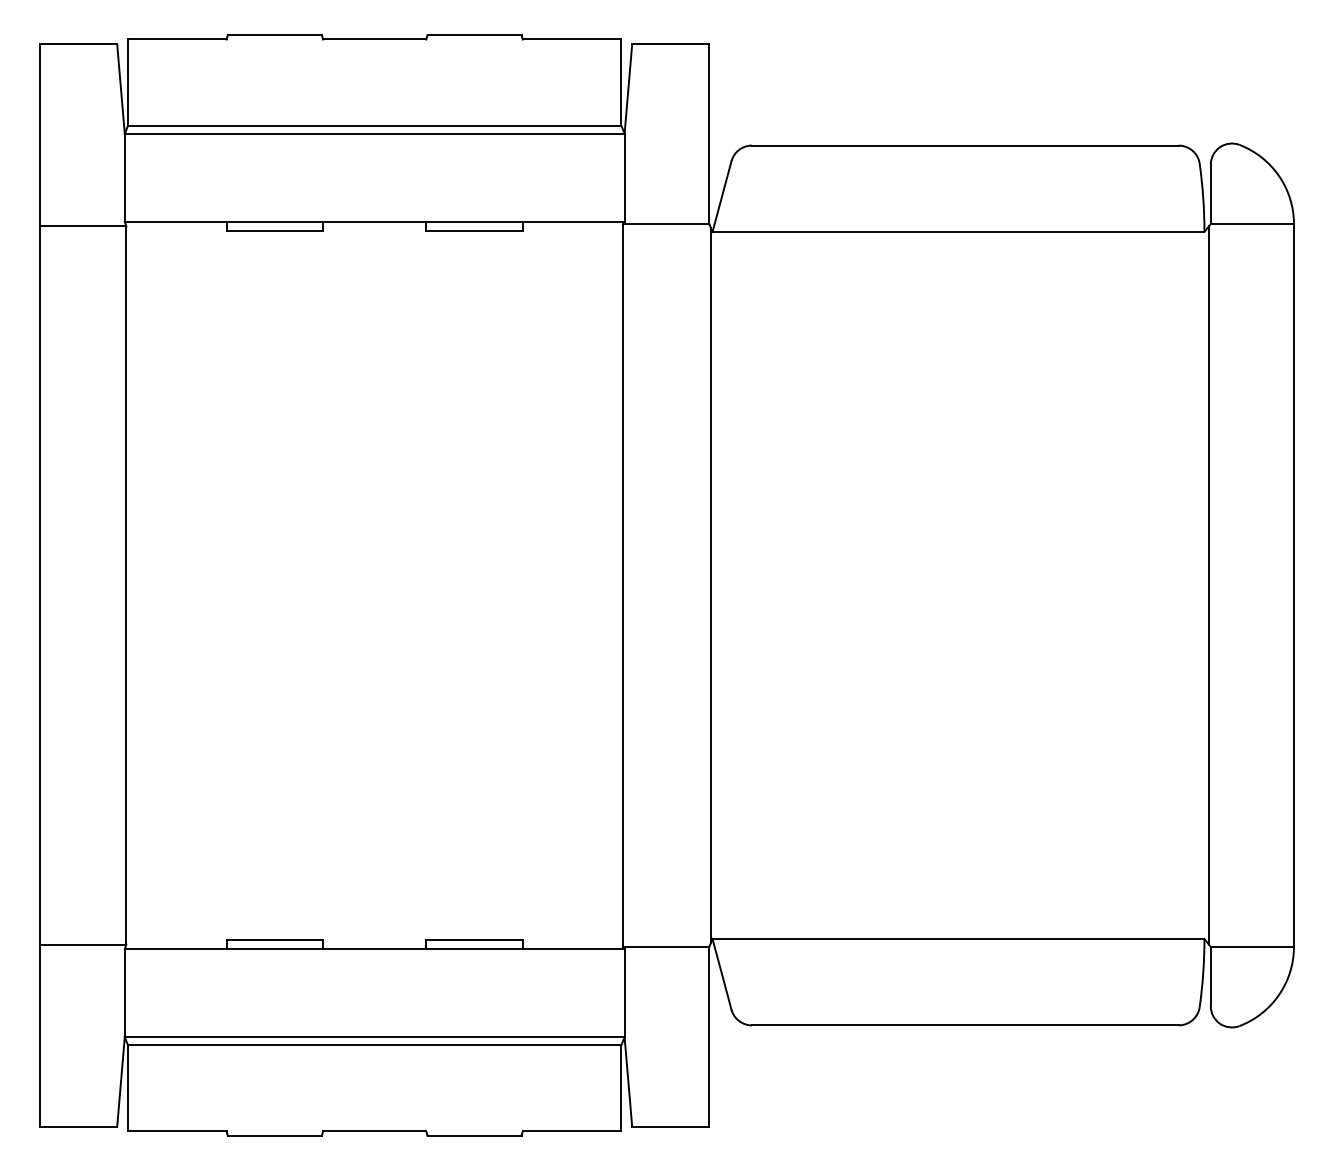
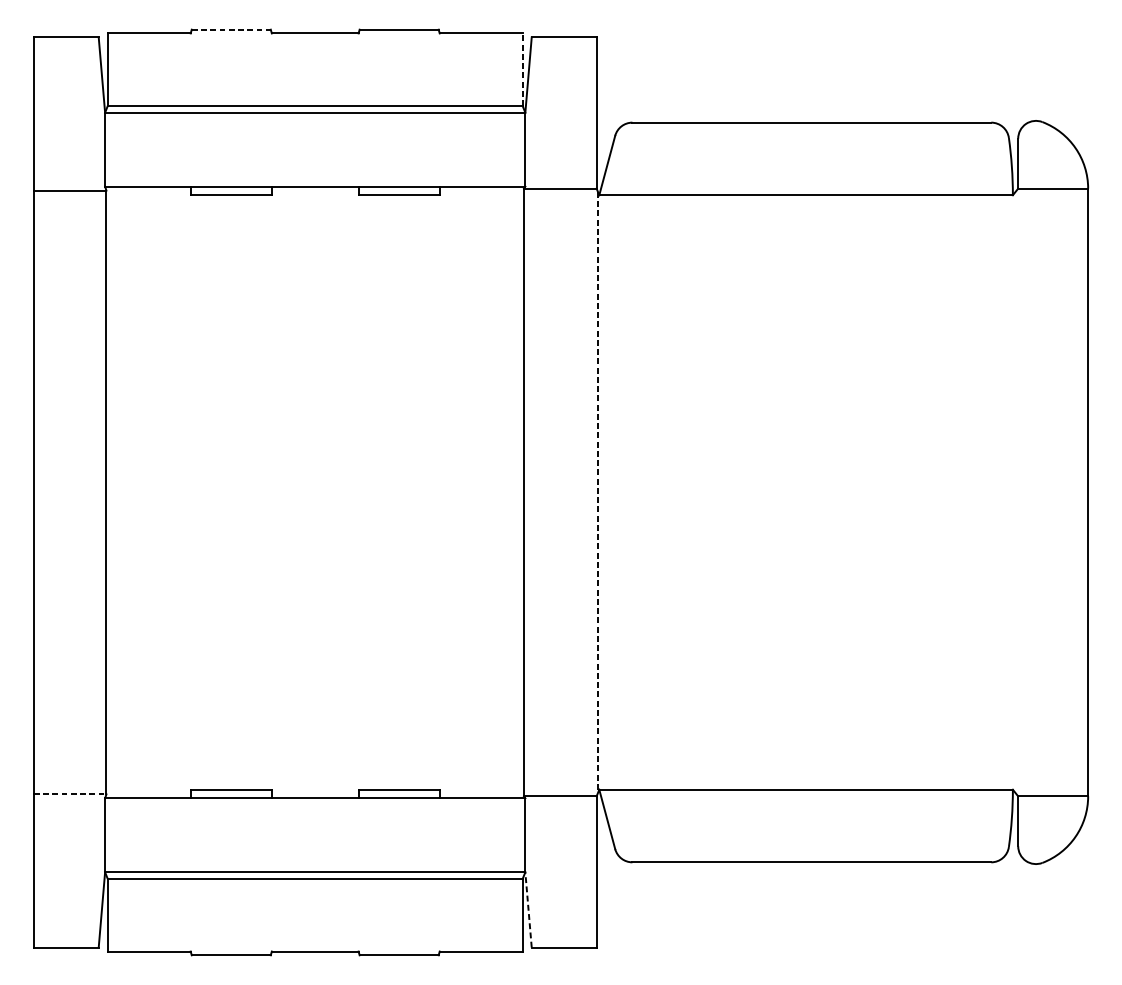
line: (275, 35) -> (231, 30), solid -> dashed
line: (621, 82) -> (522, 69), solid -> dashed
line: (710, 585) -> (597, 492), solid -> dashed
line: (1209, 585) -> (1017, 492), removed
line: (83, 944) -> (70, 794), solid -> dashed
line: (628, 1081) -> (528, 909), solid -> dashed

